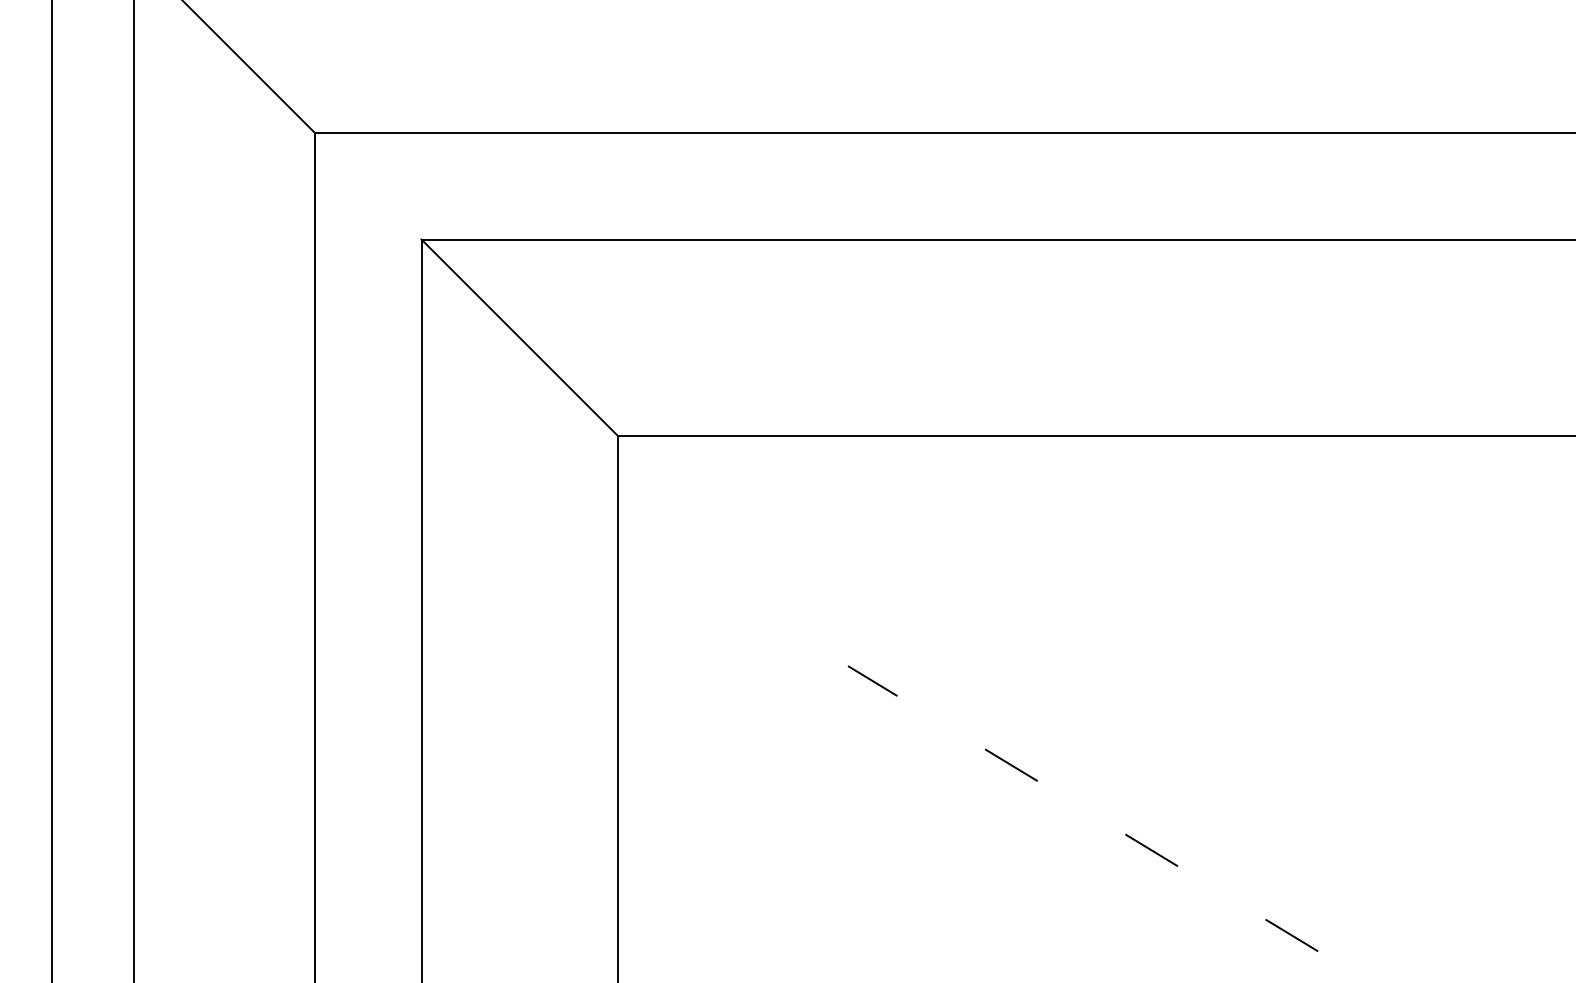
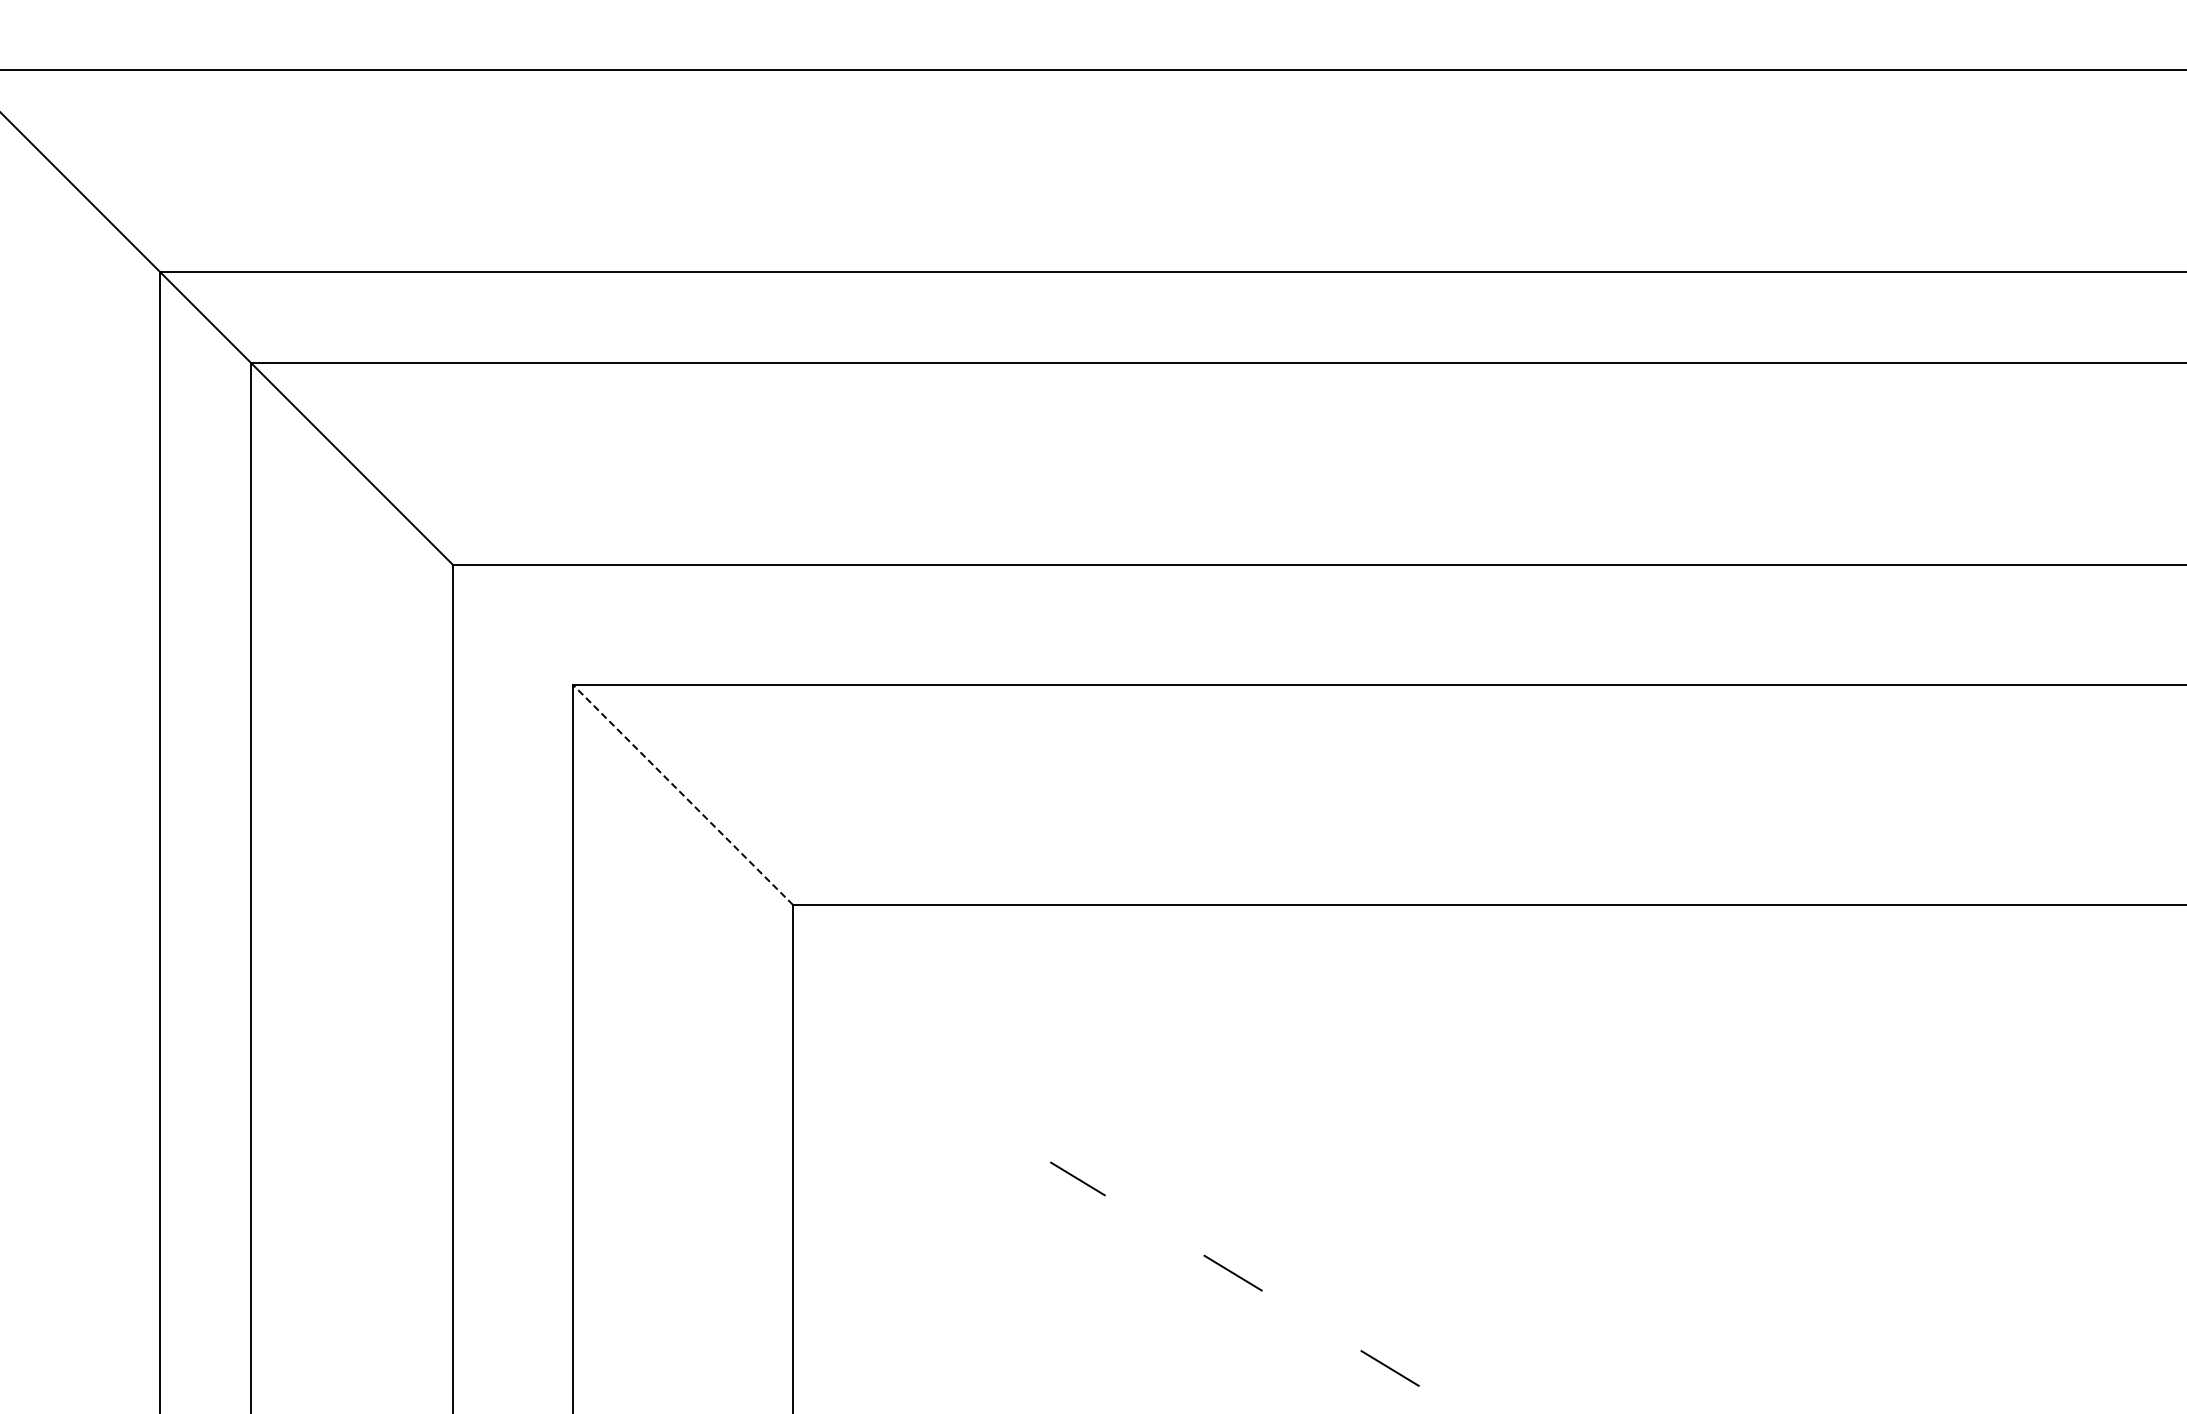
line: (520, 337) -> (683, 794), solid -> dashed

